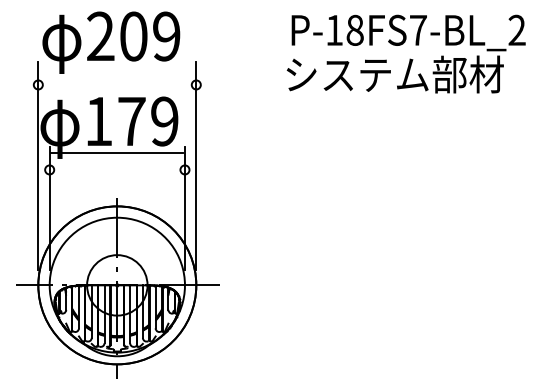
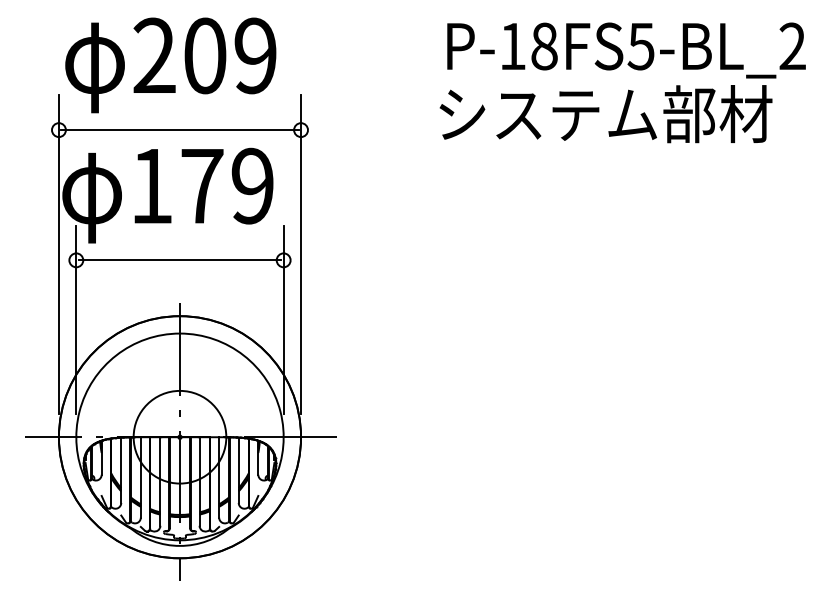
text: (417, 30) -> (640, 46), P-18FS7-BL_2 -> P-18FS5-BL_2
line: (116, 84) -> (178, 129), added
line: (117, 152) -> (180, 259), moved

